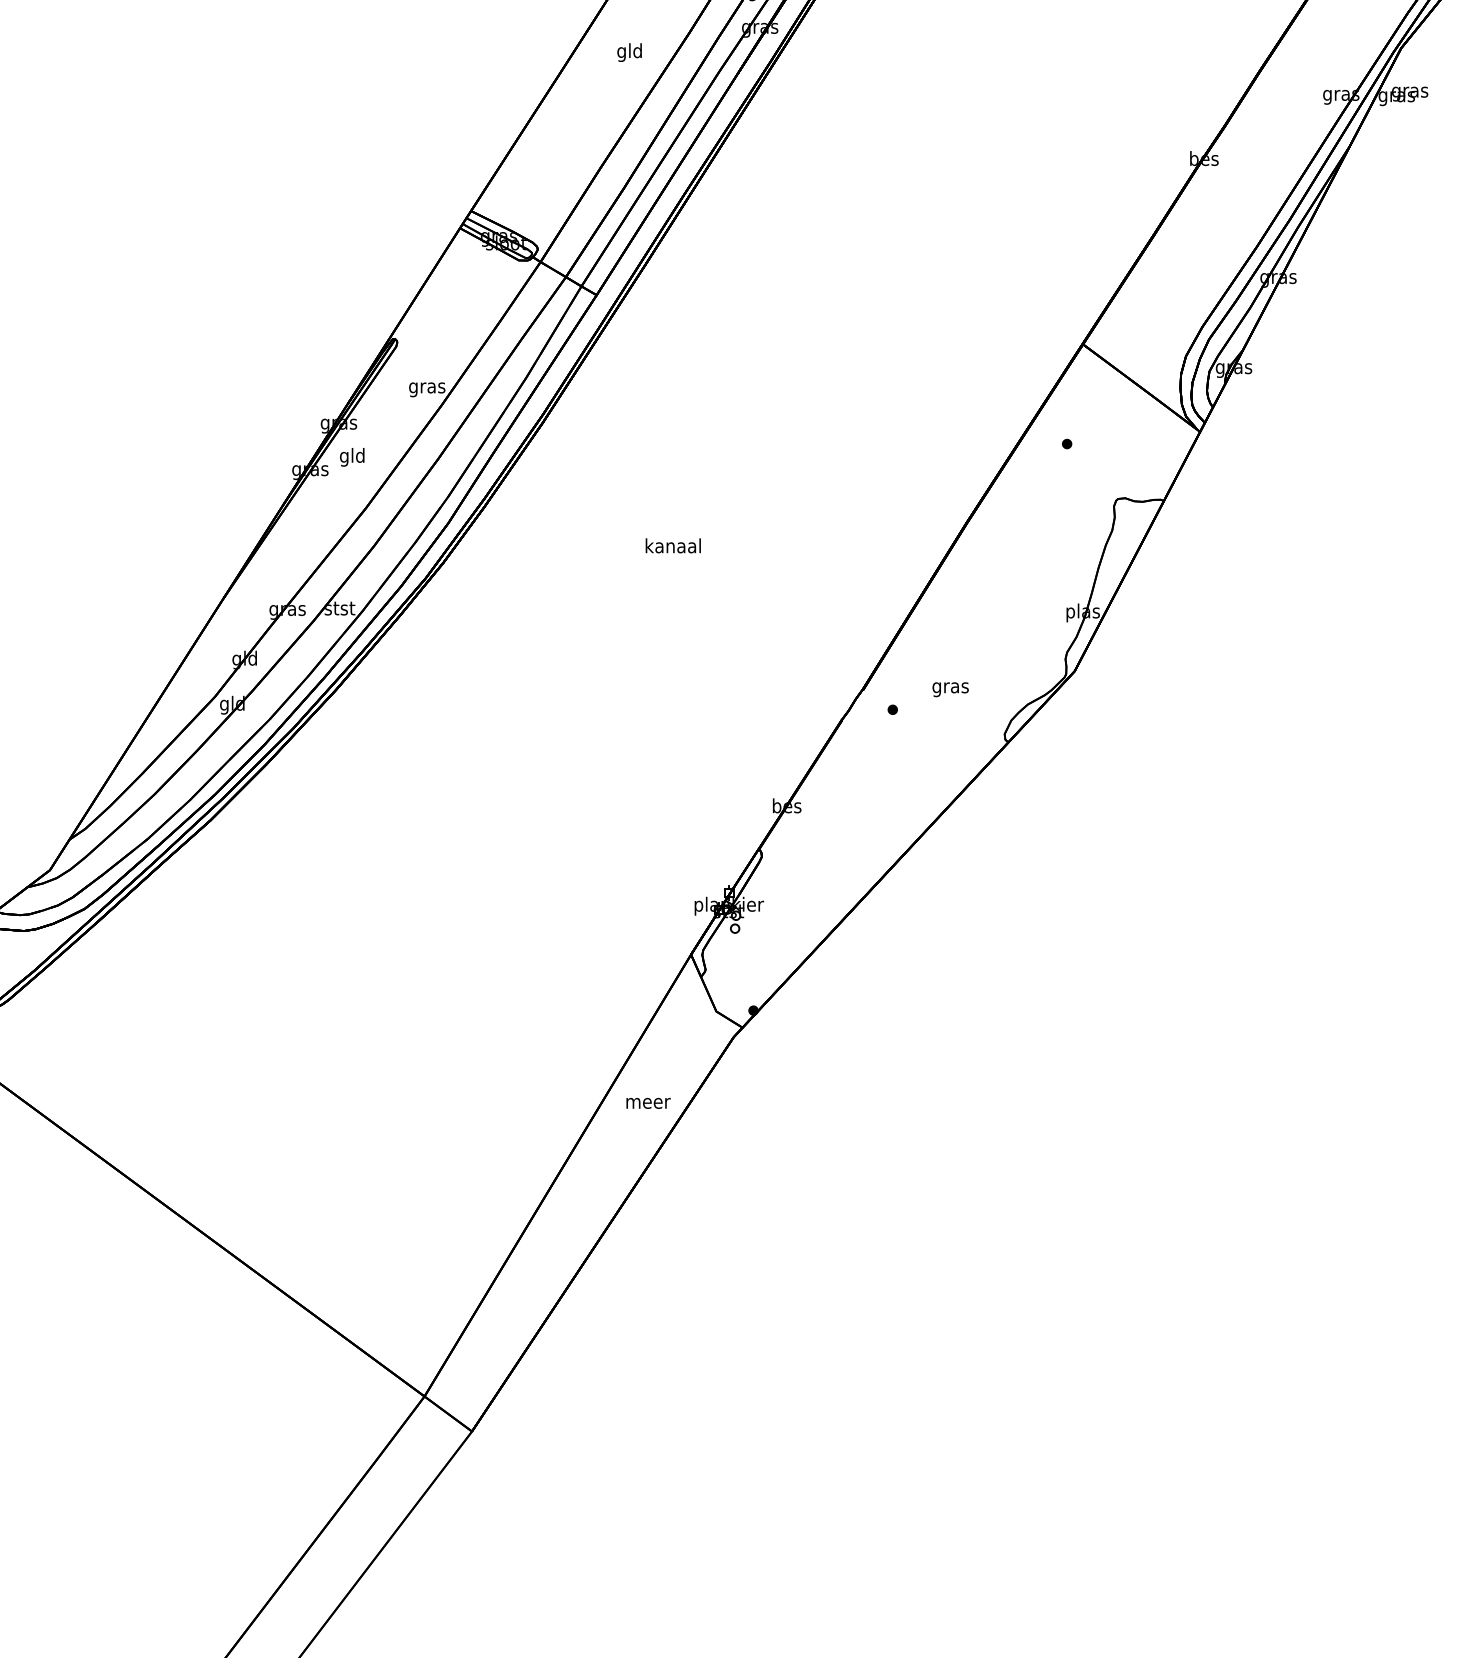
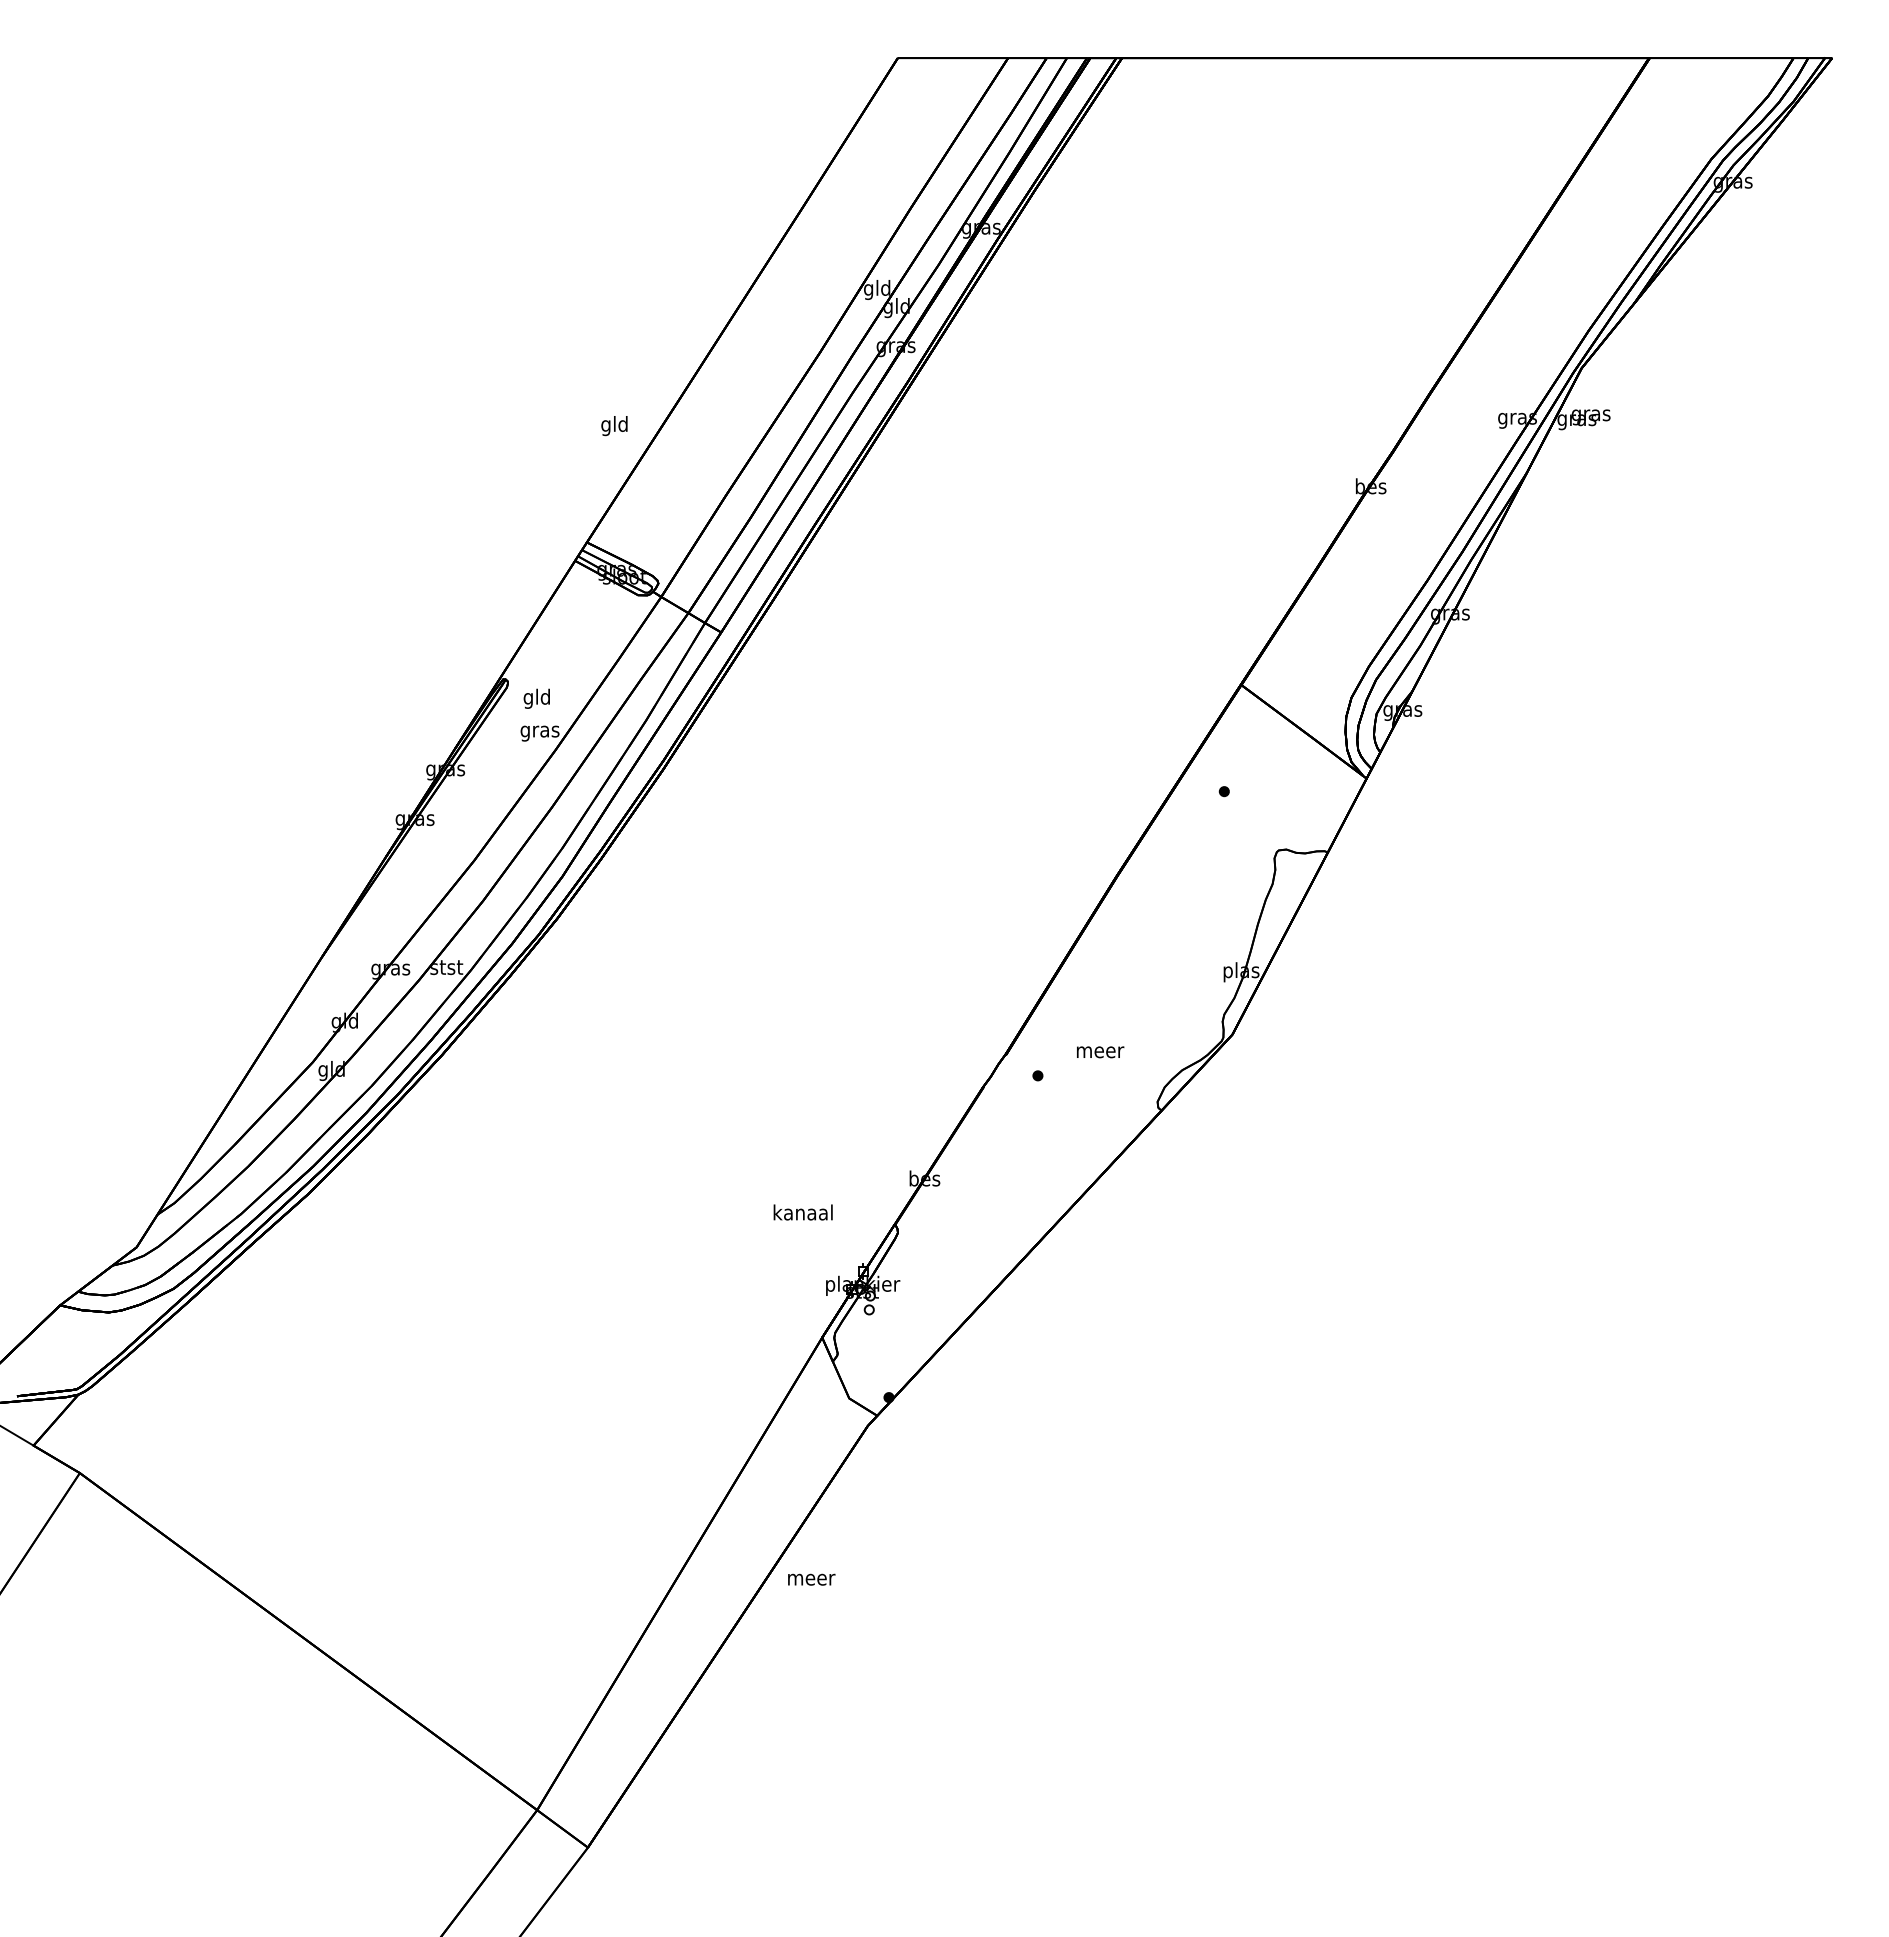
text: (629, 53) -> (614, 426), moved
text: (351, 457) -> (536, 698), moved
text: (672, 545) -> (802, 1212), moved
text: (951, 689) -> (1100, 1054), gras -> meer
text: (648, 1103) -> (811, 1579), moved

